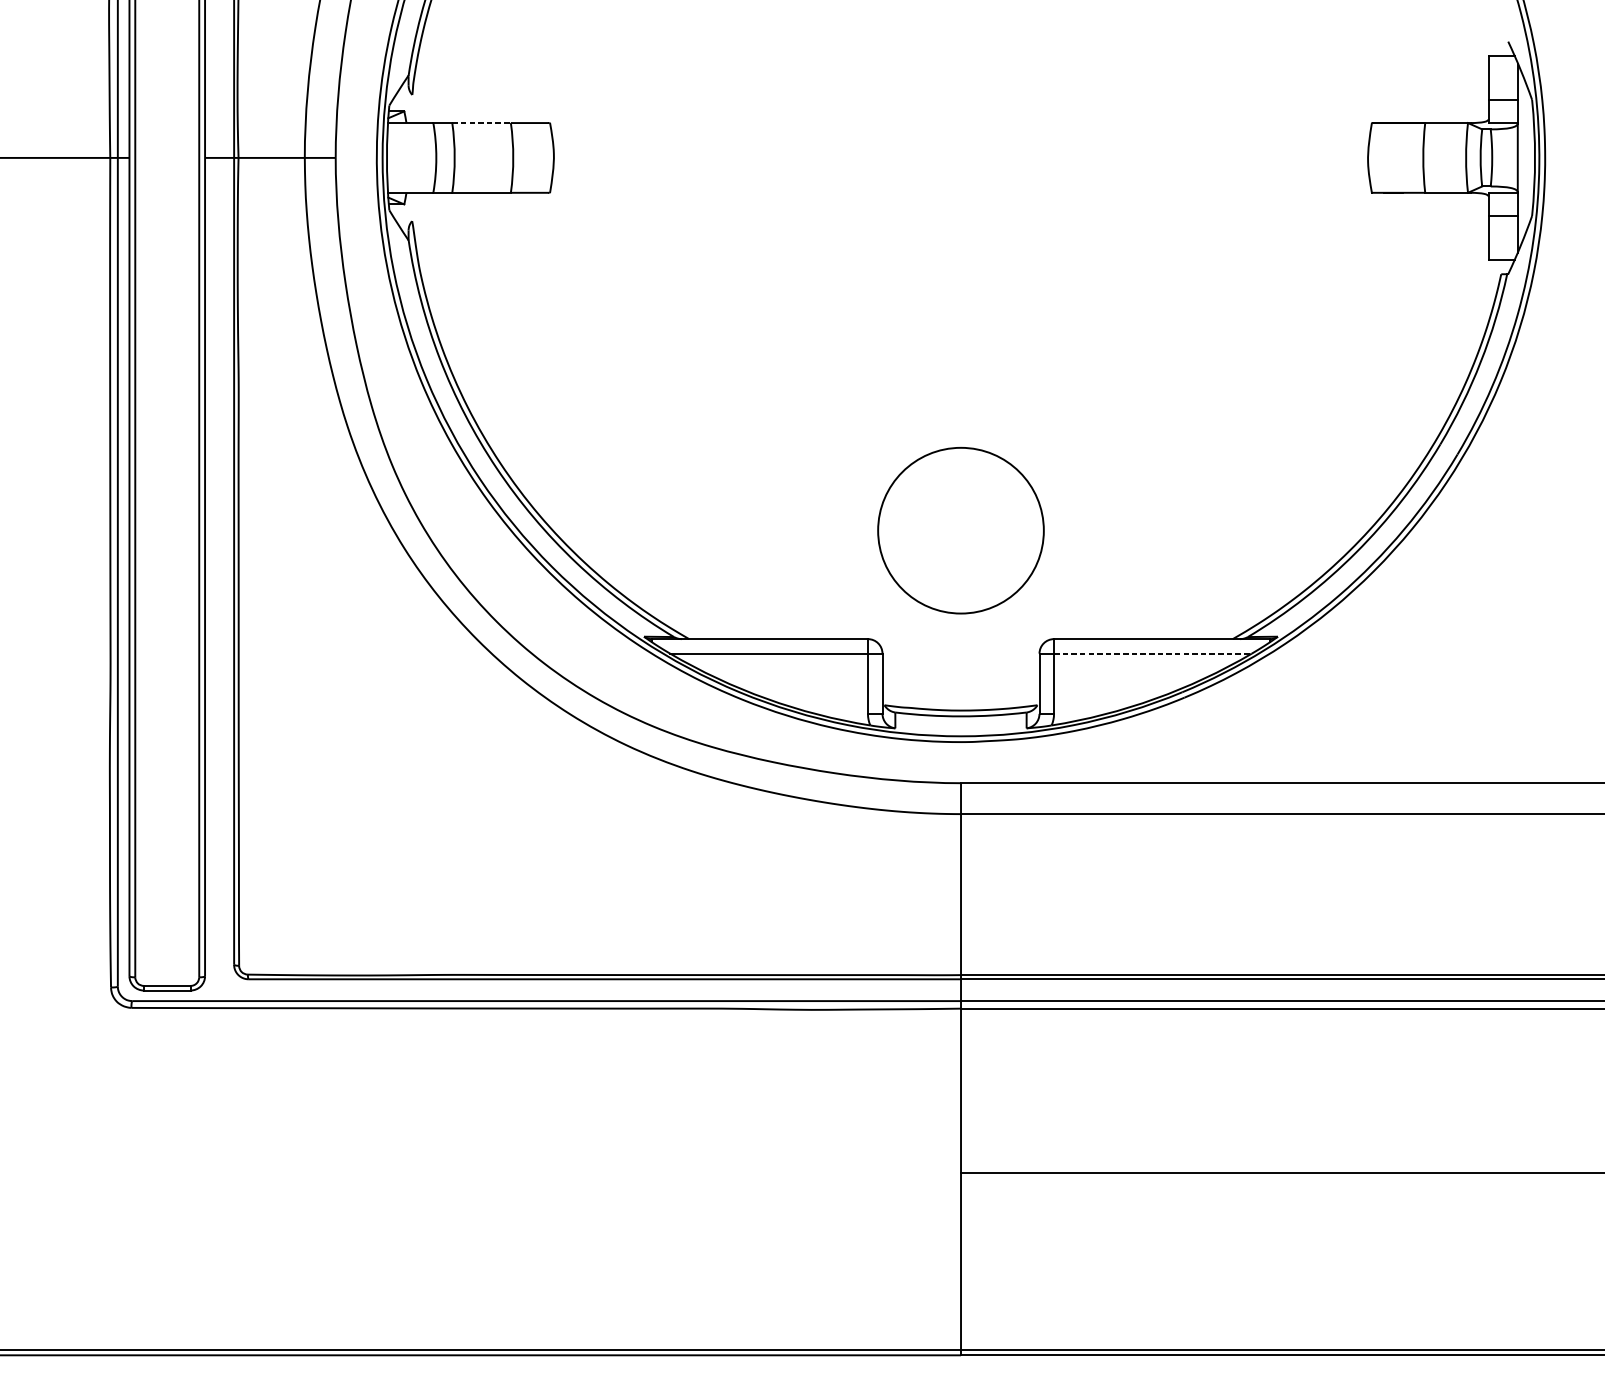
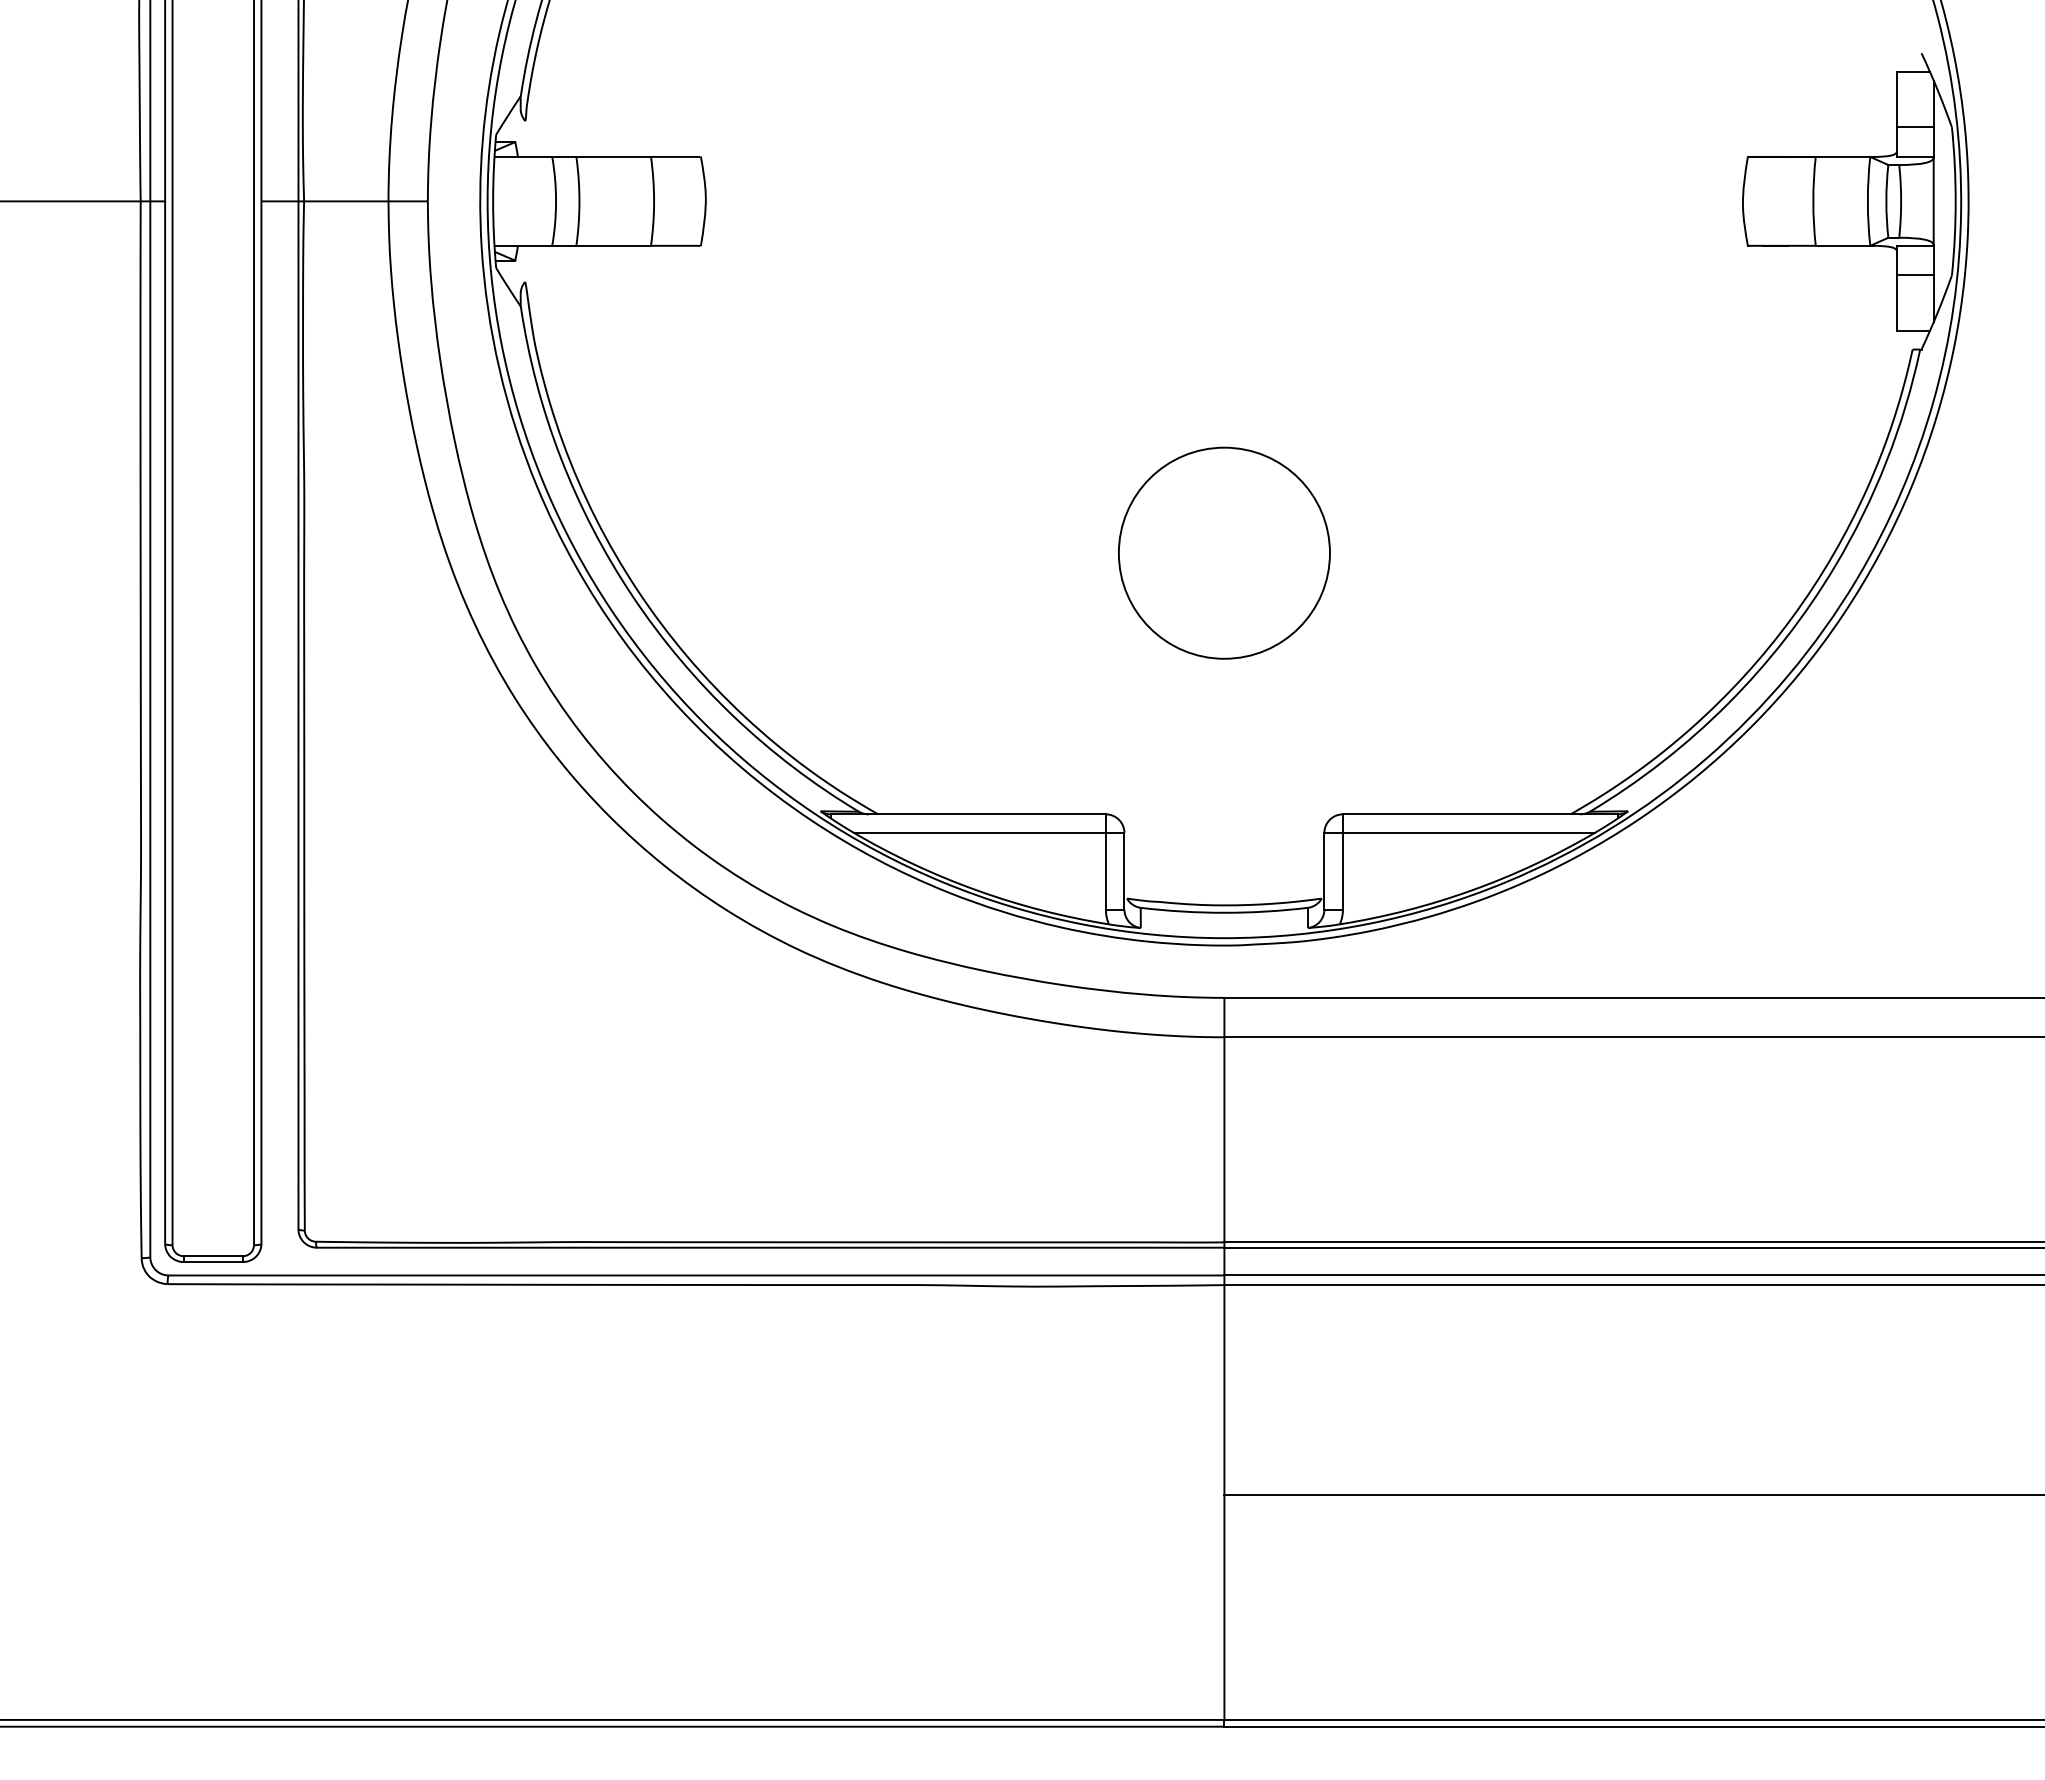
line: (482, 122) -> (614, 156), dashed -> solid
circle: (961, 530) -> (1224, 552), moved
line: (1152, 653) -> (1468, 832), dashed -> solid

